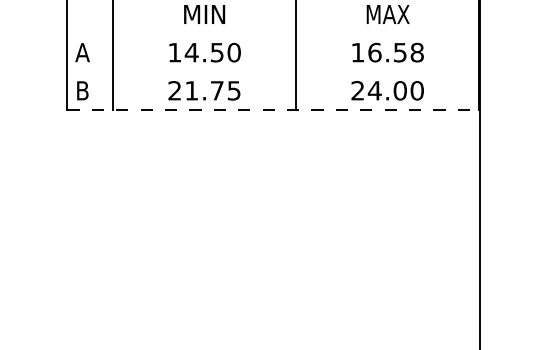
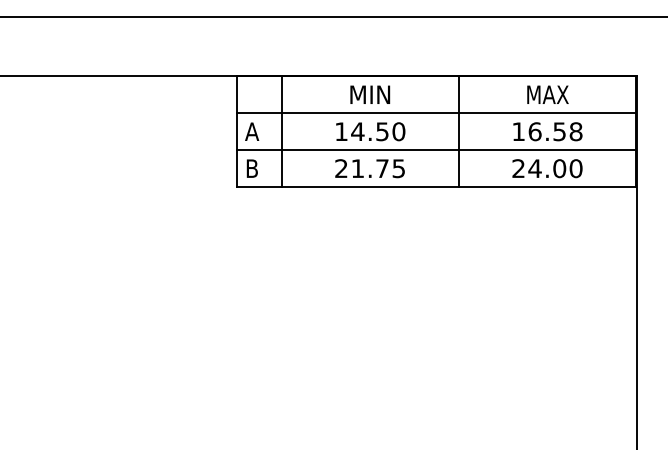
line: (273, 33) -> (436, 113), added
line: (273, 72) -> (436, 150), added
line: (274, 110) -> (437, 187), dashed -> solid

